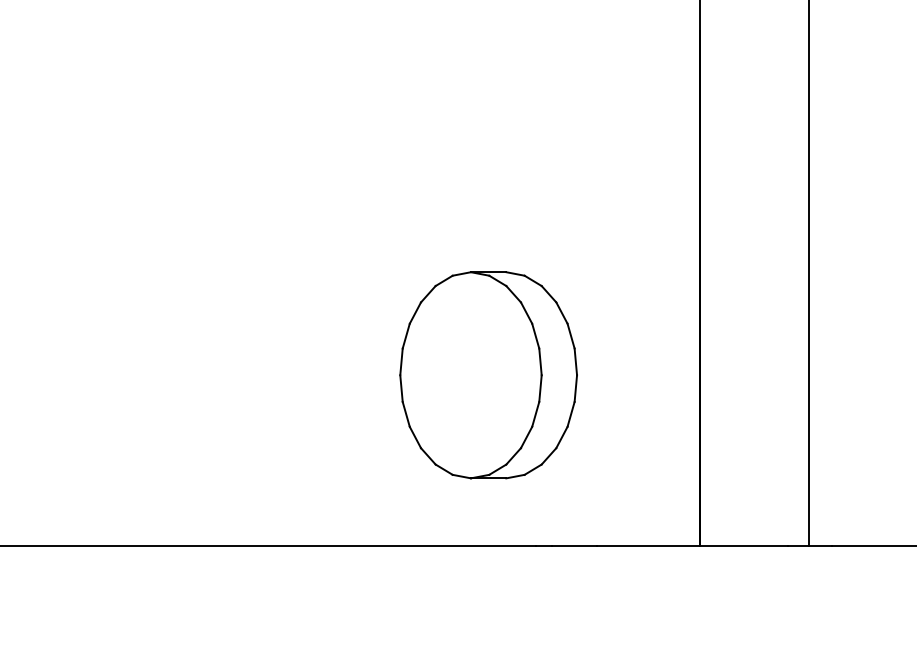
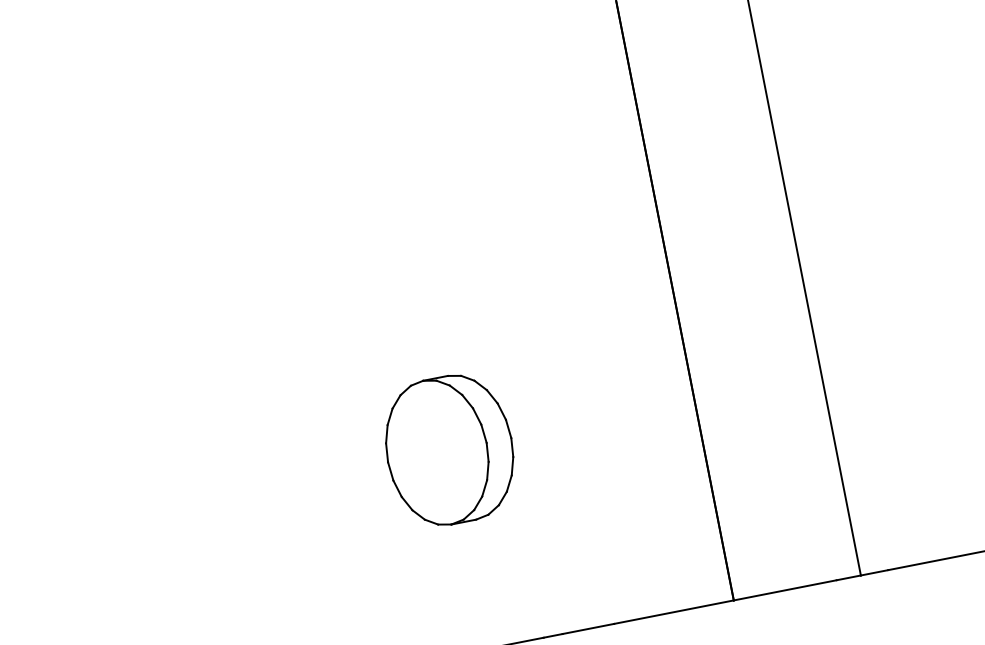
part: (488, 375) -> (449, 450), size x0.6

